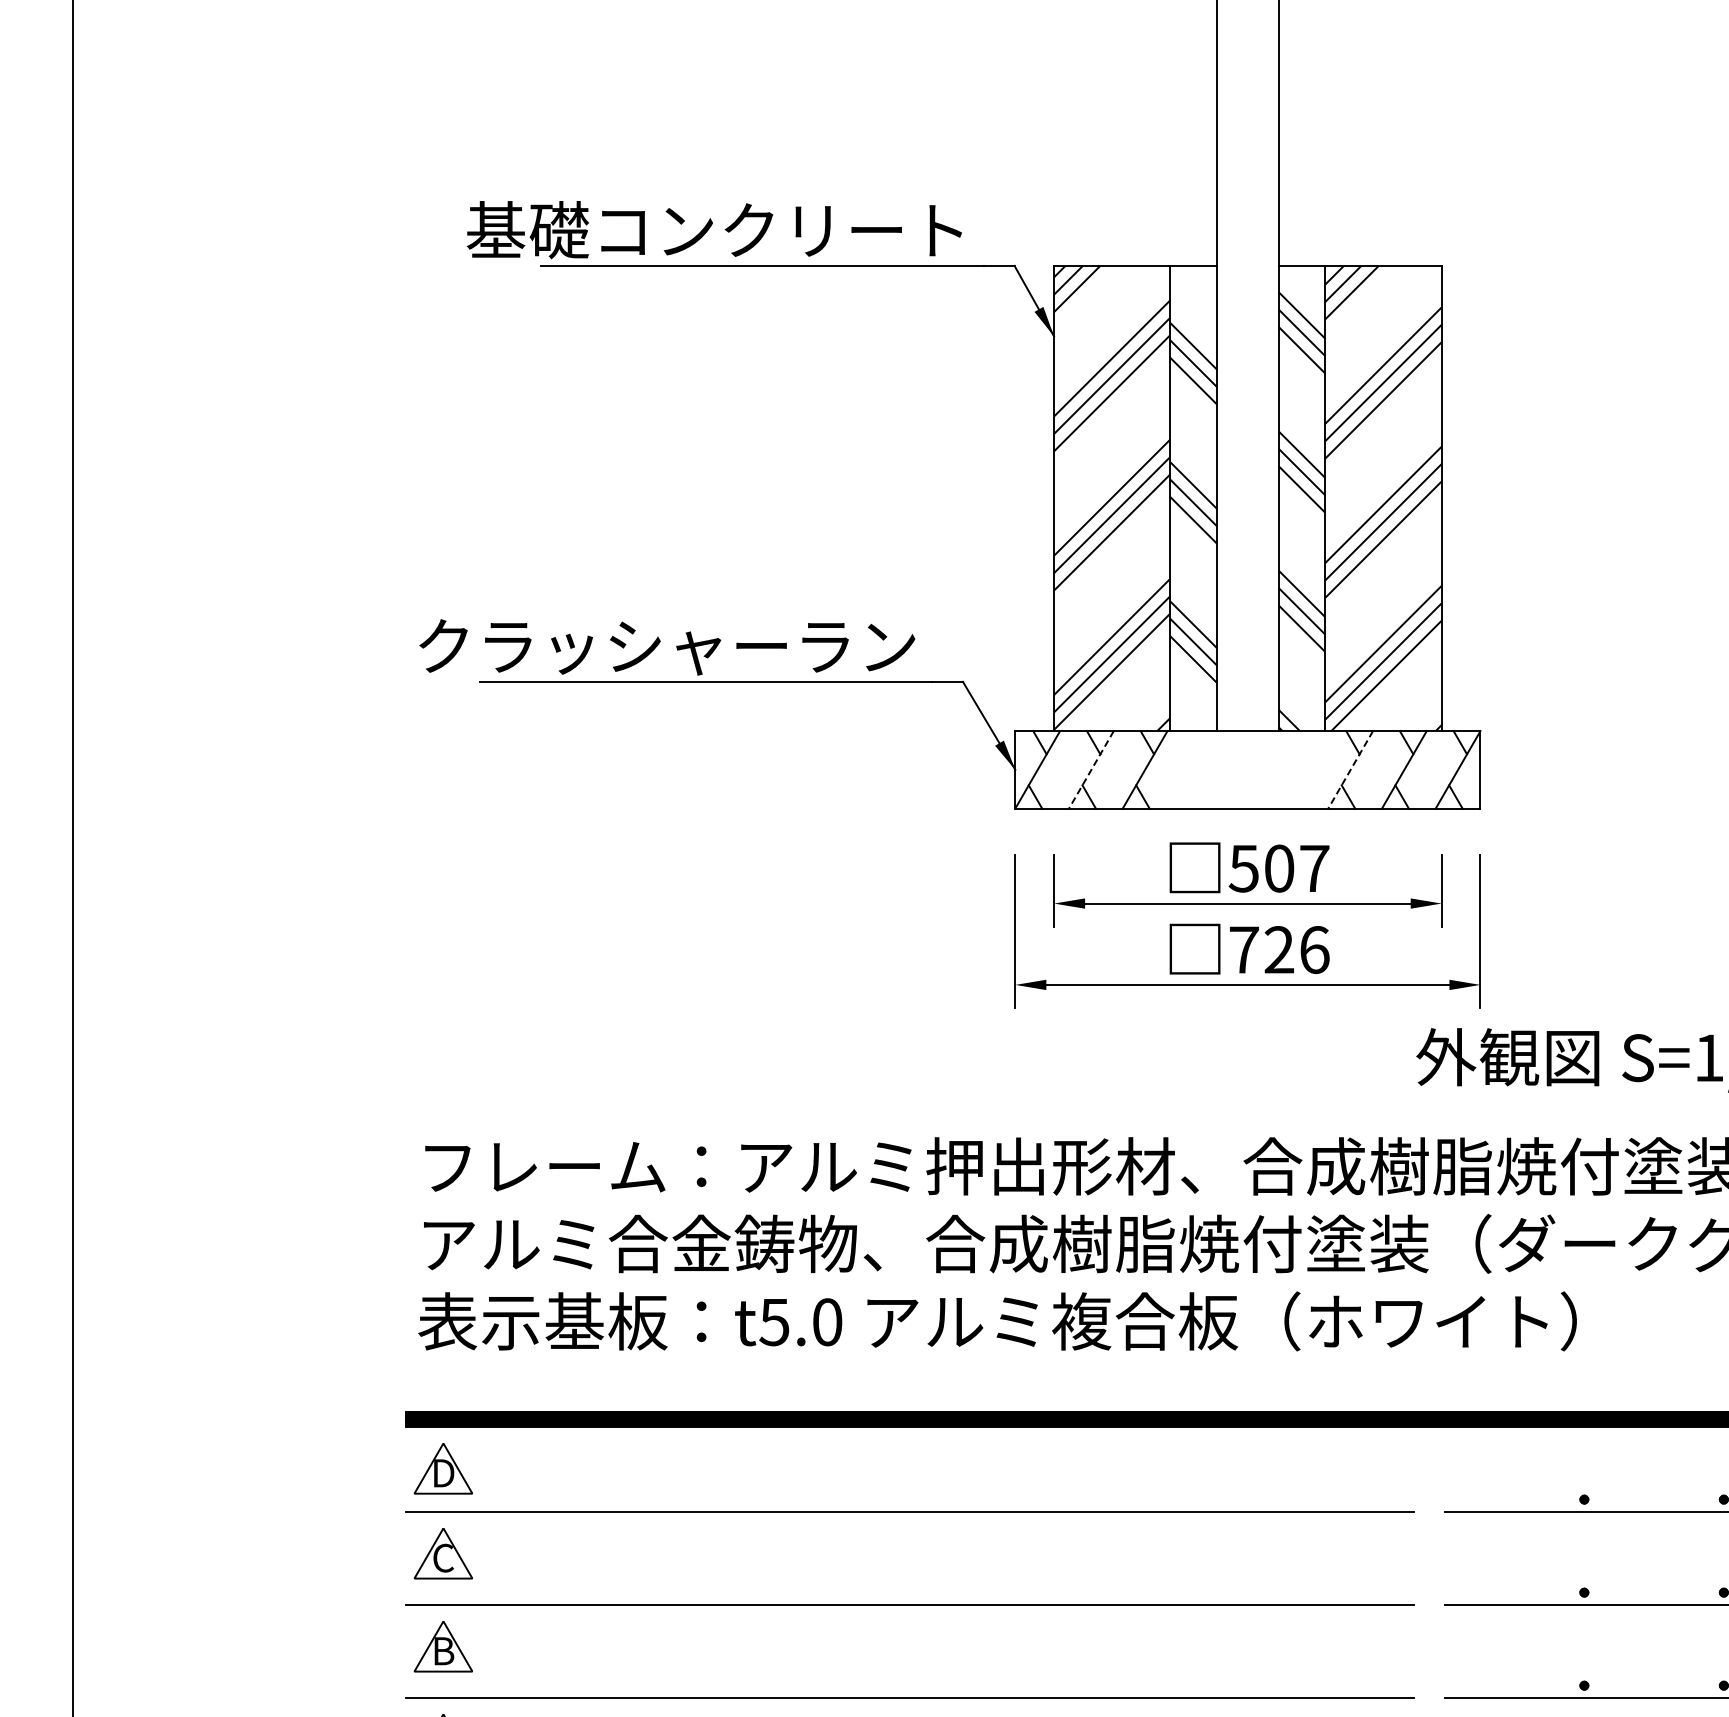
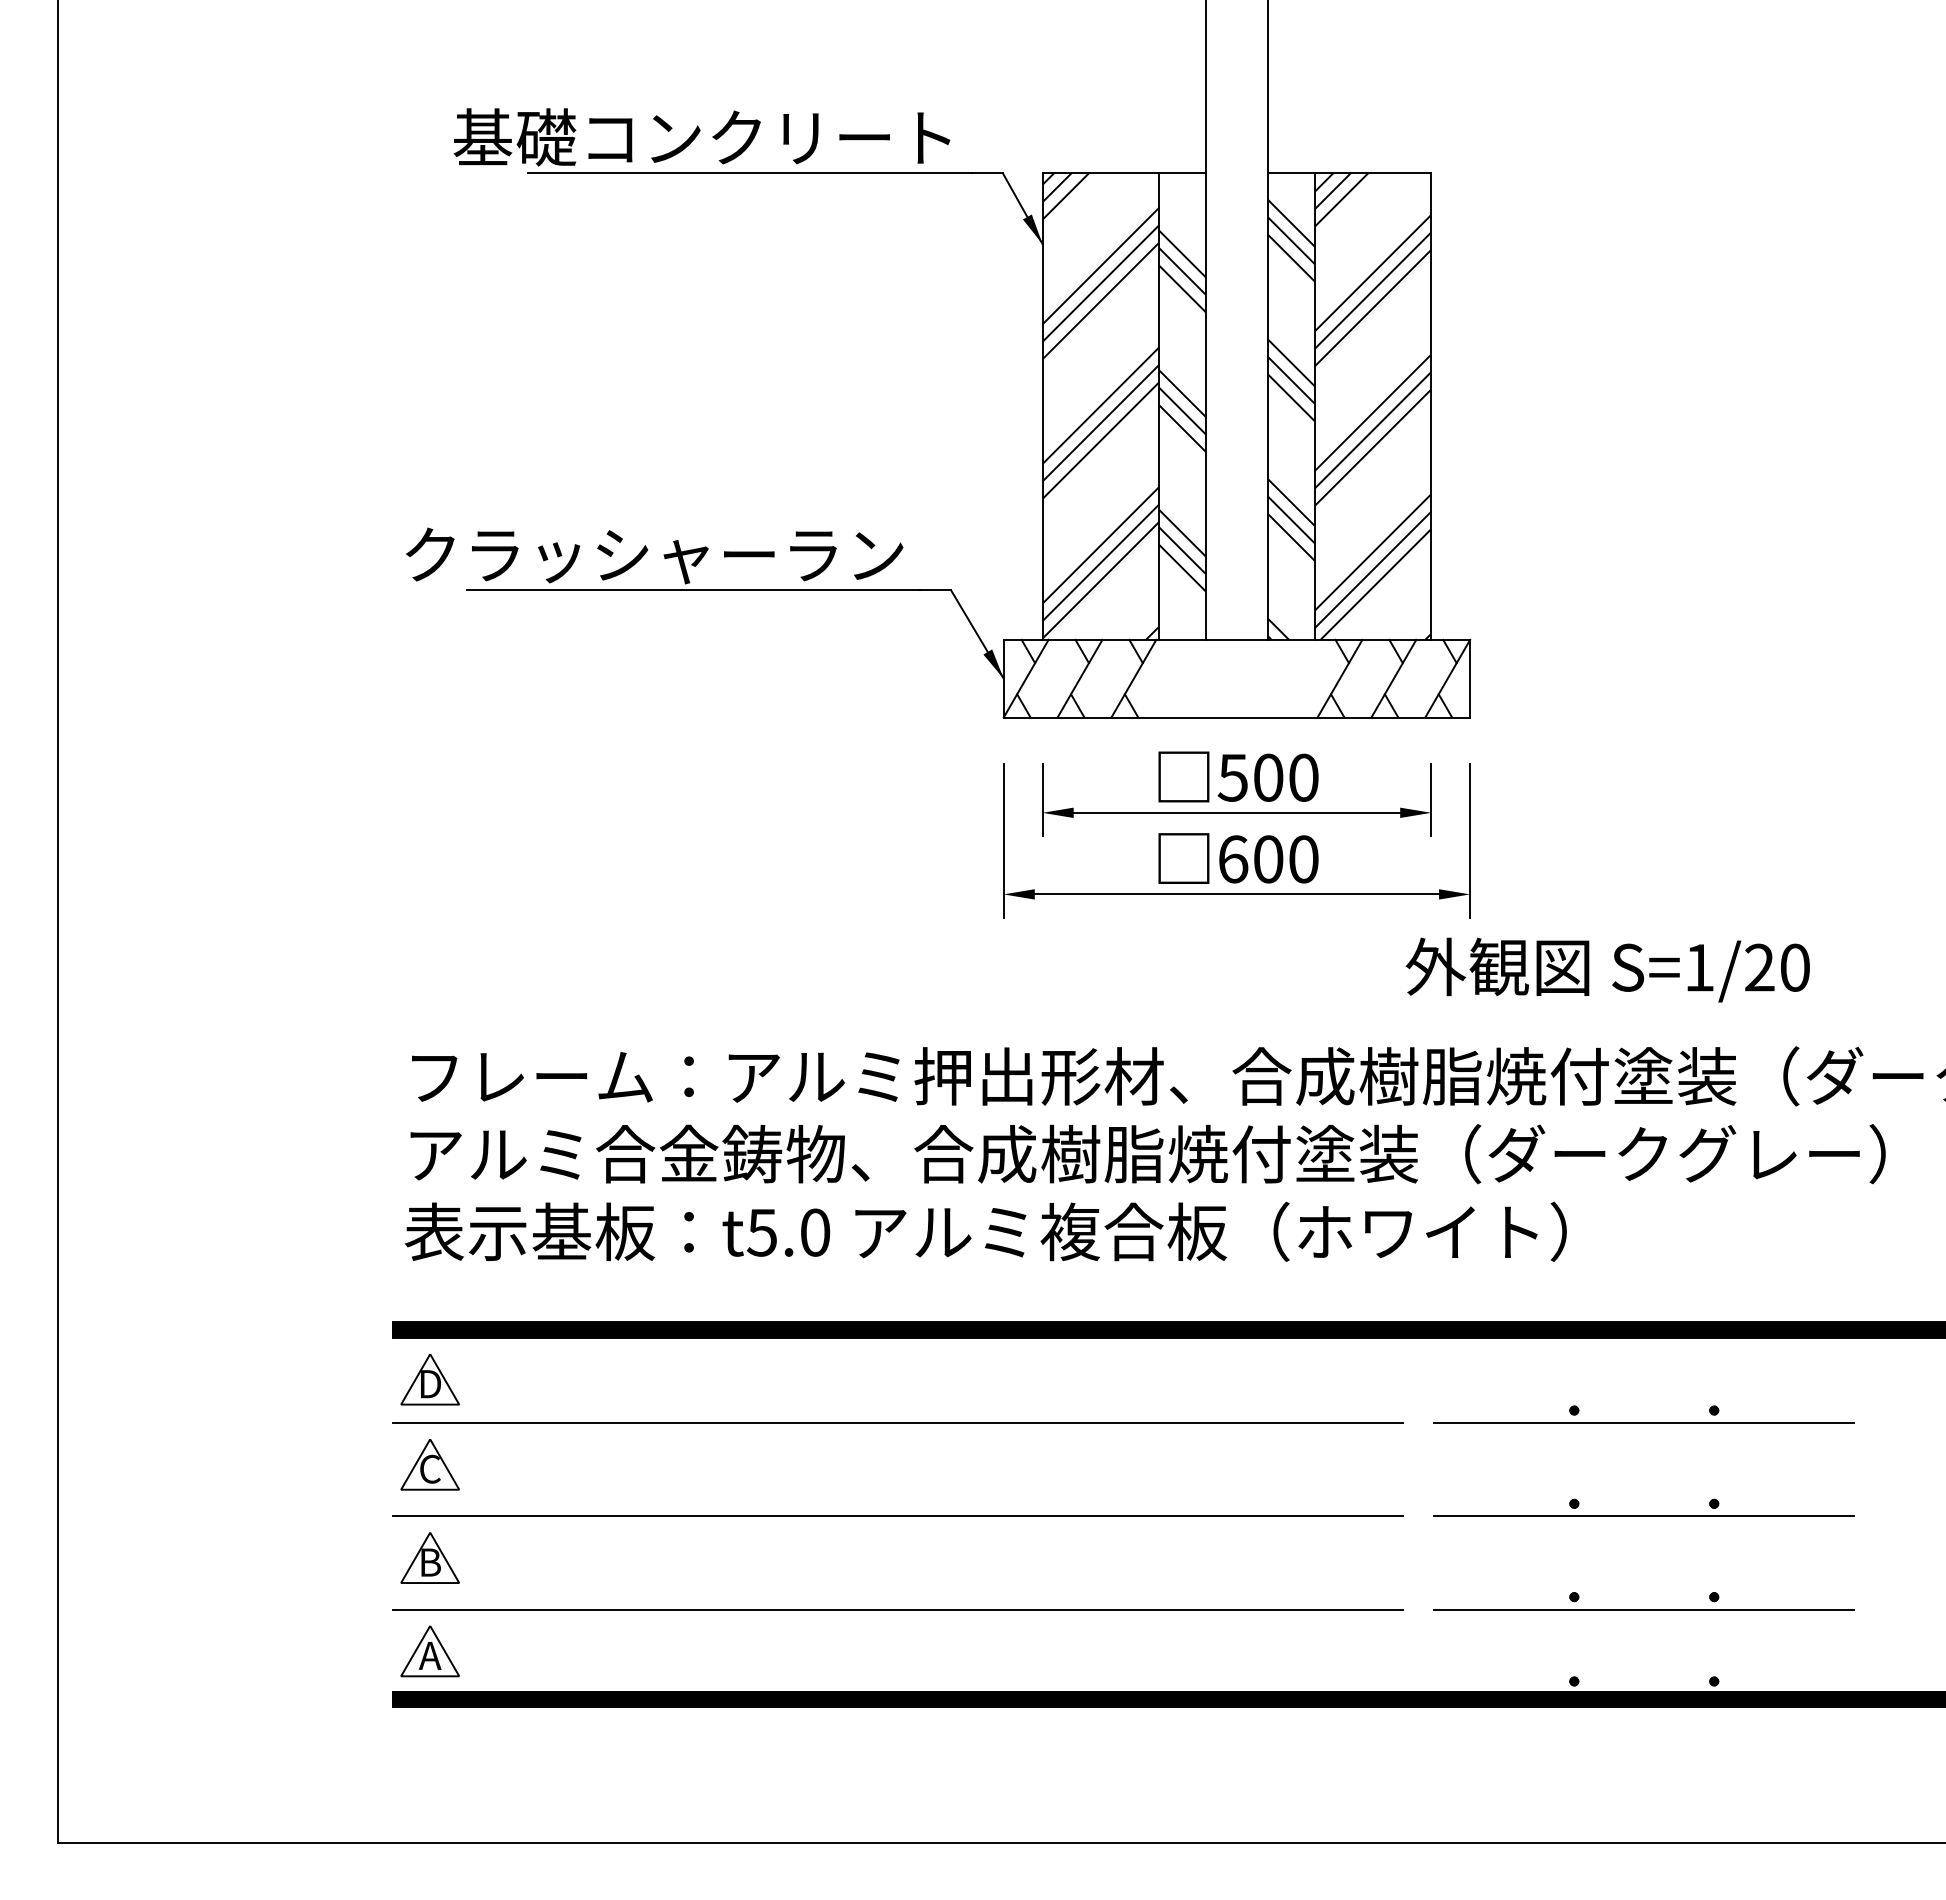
line: (1091, 769) -> (1080, 678), dashed -> solid
line: (1350, 769) -> (1339, 678), dashed -> solid
text: (1314, 868) -> (1303, 777), 507 -> 500
text: (1279, 950) -> (1268, 859), 726 -> 600

